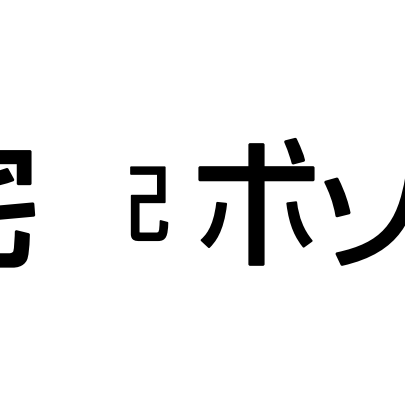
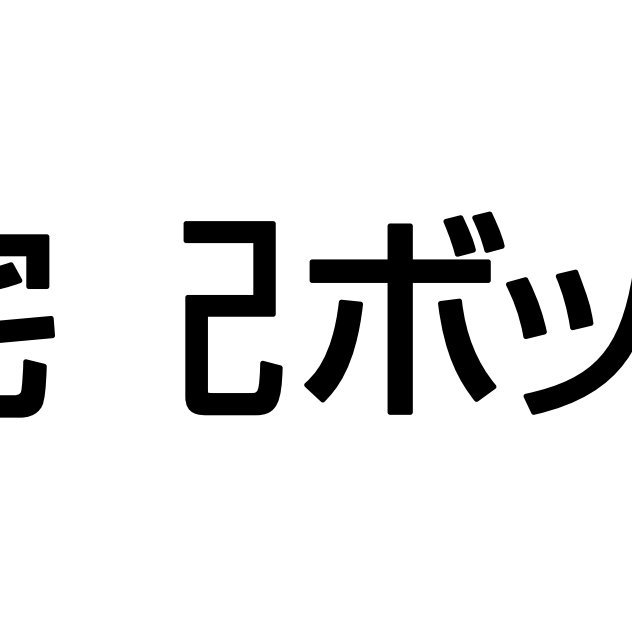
fill: (312, 148) -> (487, 231), added
fill: (368, 191) -> (574, 298), added
part: (148, 203) -> (231, 317), size x1.67
part: (213, 224) -> (333, 350), size x1.43
part: (299, 224) -> (467, 350), size x1.43

